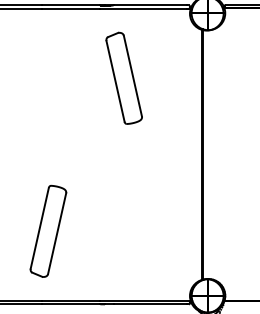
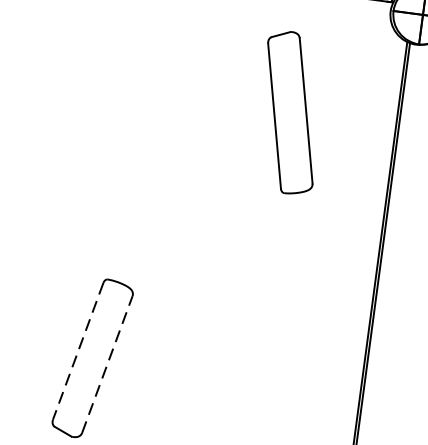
part: (123, 77) -> (289, 111), moved
line: (39, 228) -> (77, 351), solid -> dashed
line: (57, 233) -> (108, 364), solid -> dashed

